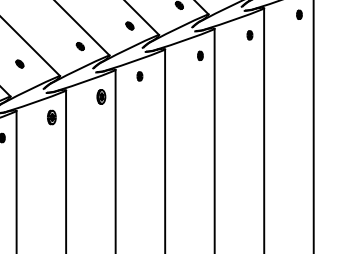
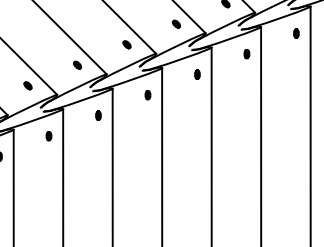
part: (19, 63) -> (27, 85), moved
part: (139, 76) -> (147, 95), moved
part: (101, 96) -> (98, 115), size x0.62
part: (51, 117) -> (48, 136), size x0.62

